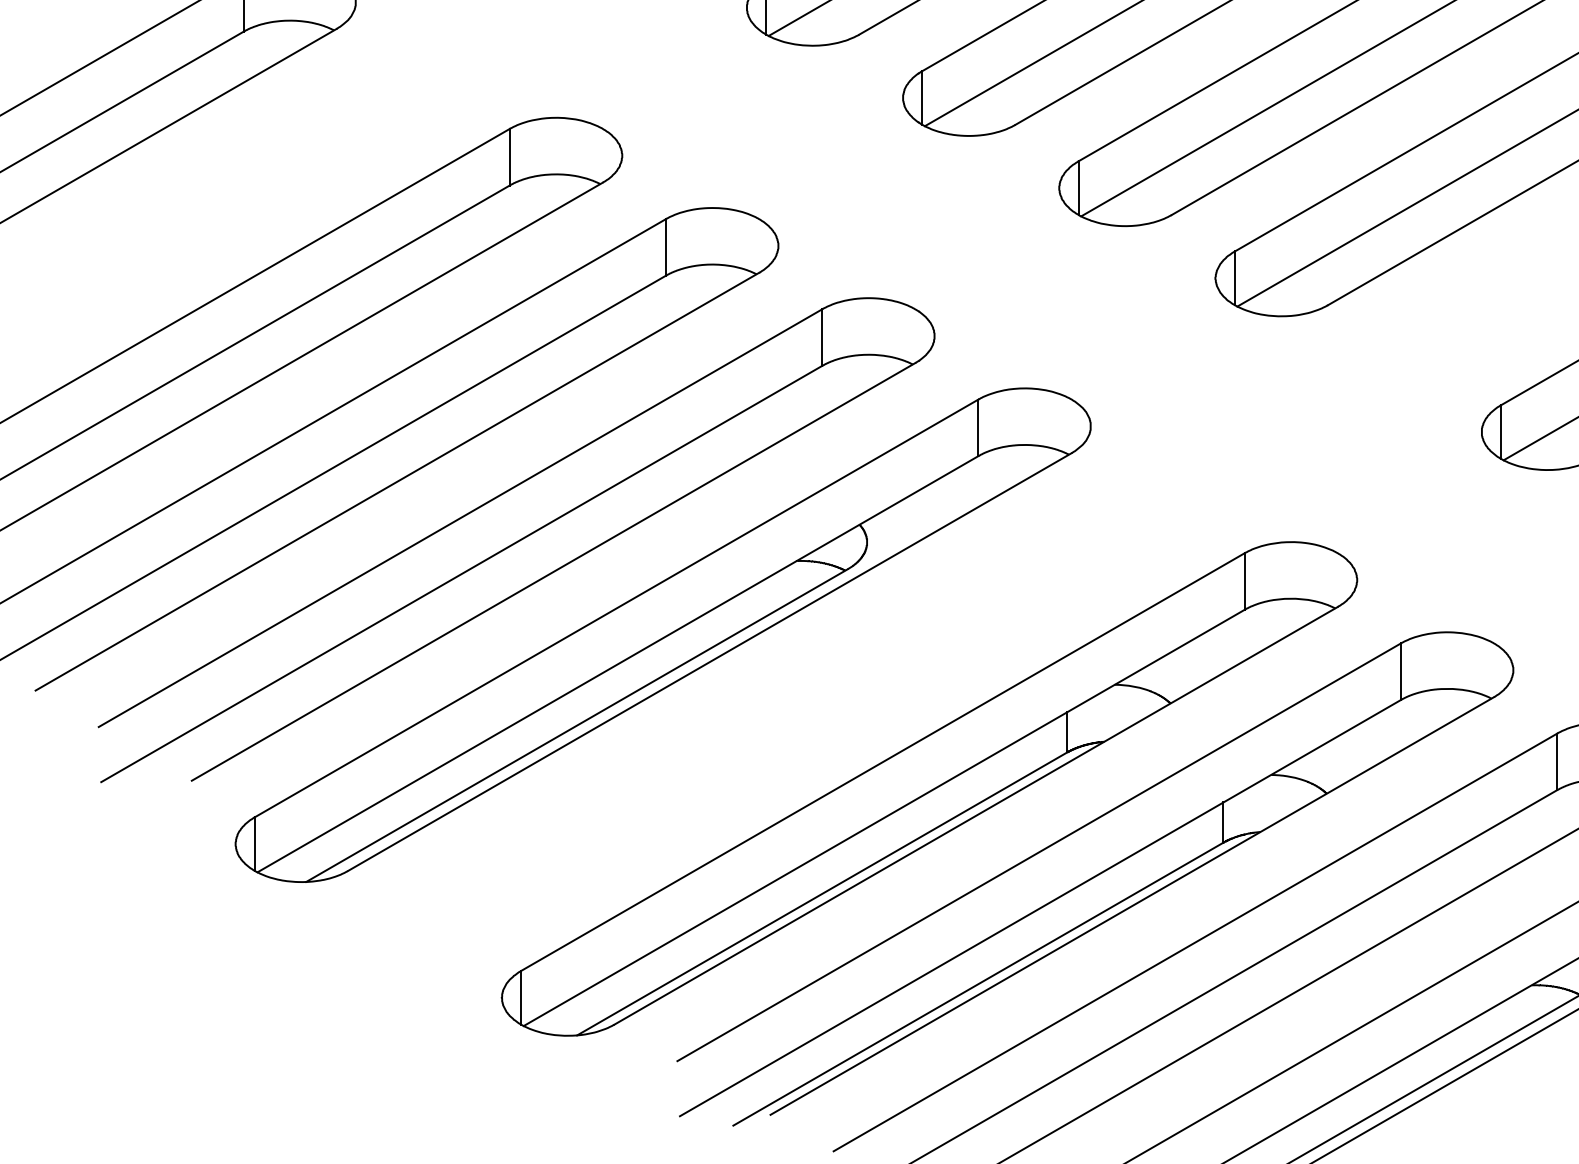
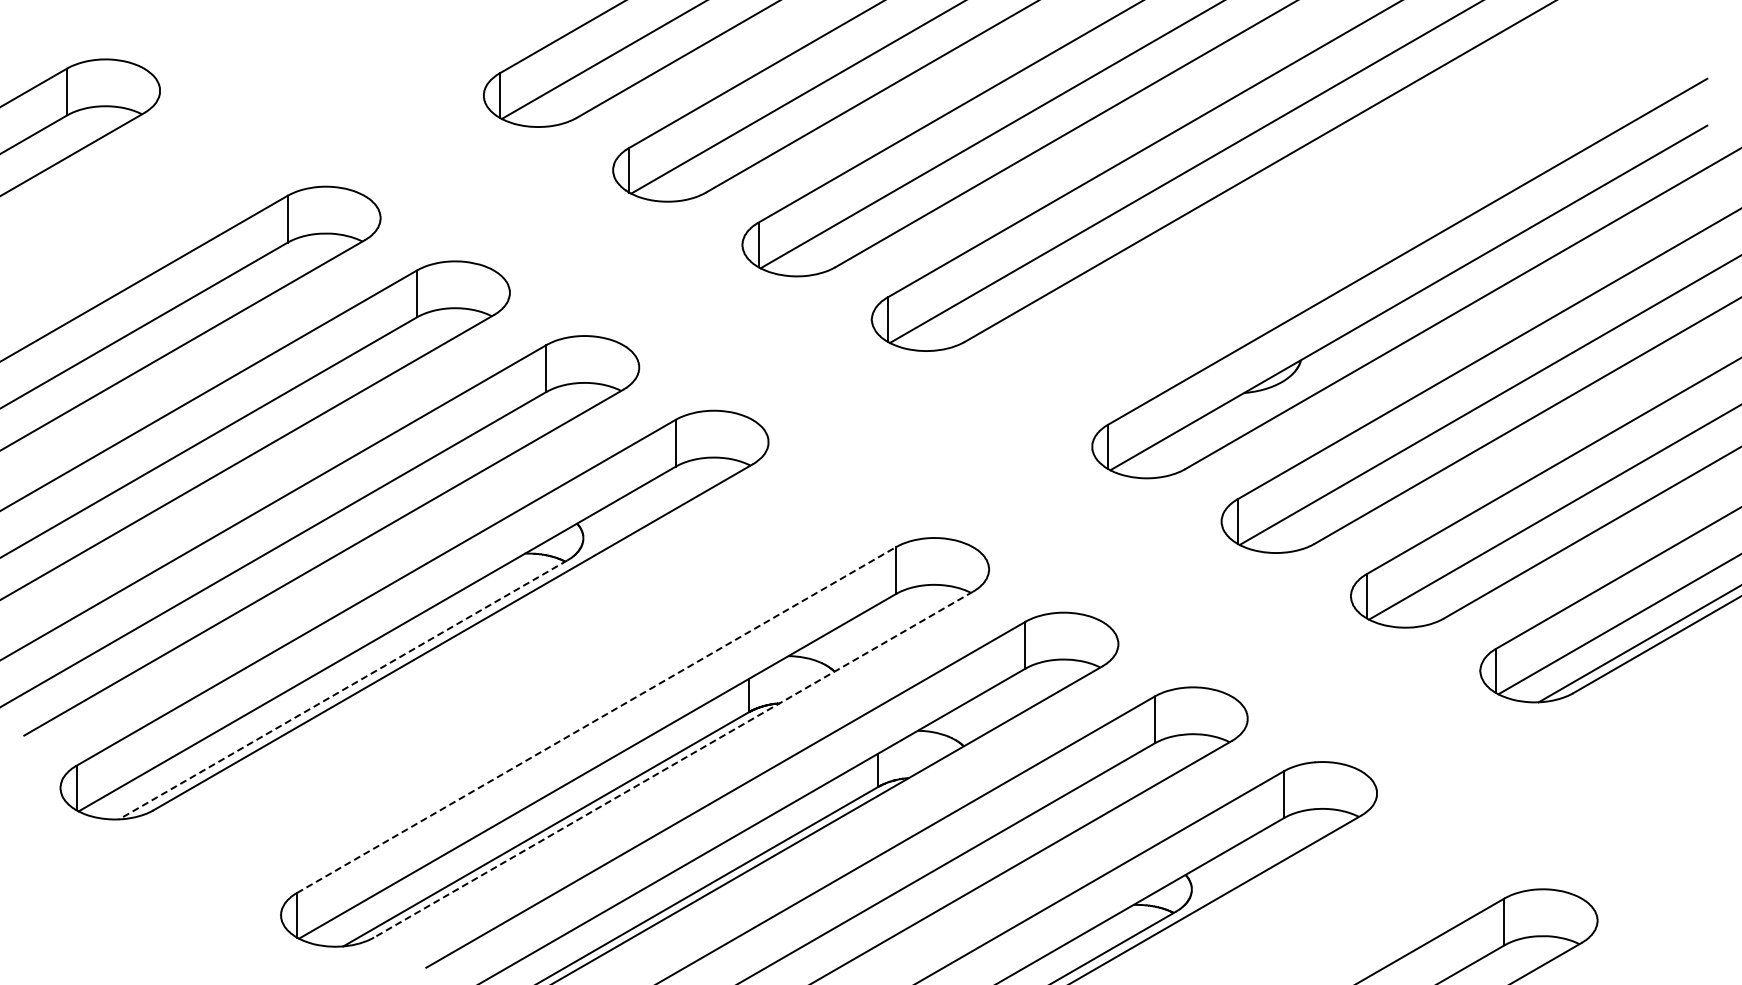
line: (577, 725) -> (343, 689), solid -> dashed
line: (882, 762) -> (596, 720), solid -> dashed
line: (975, 815) -> (673, 764), solid -> dashed

